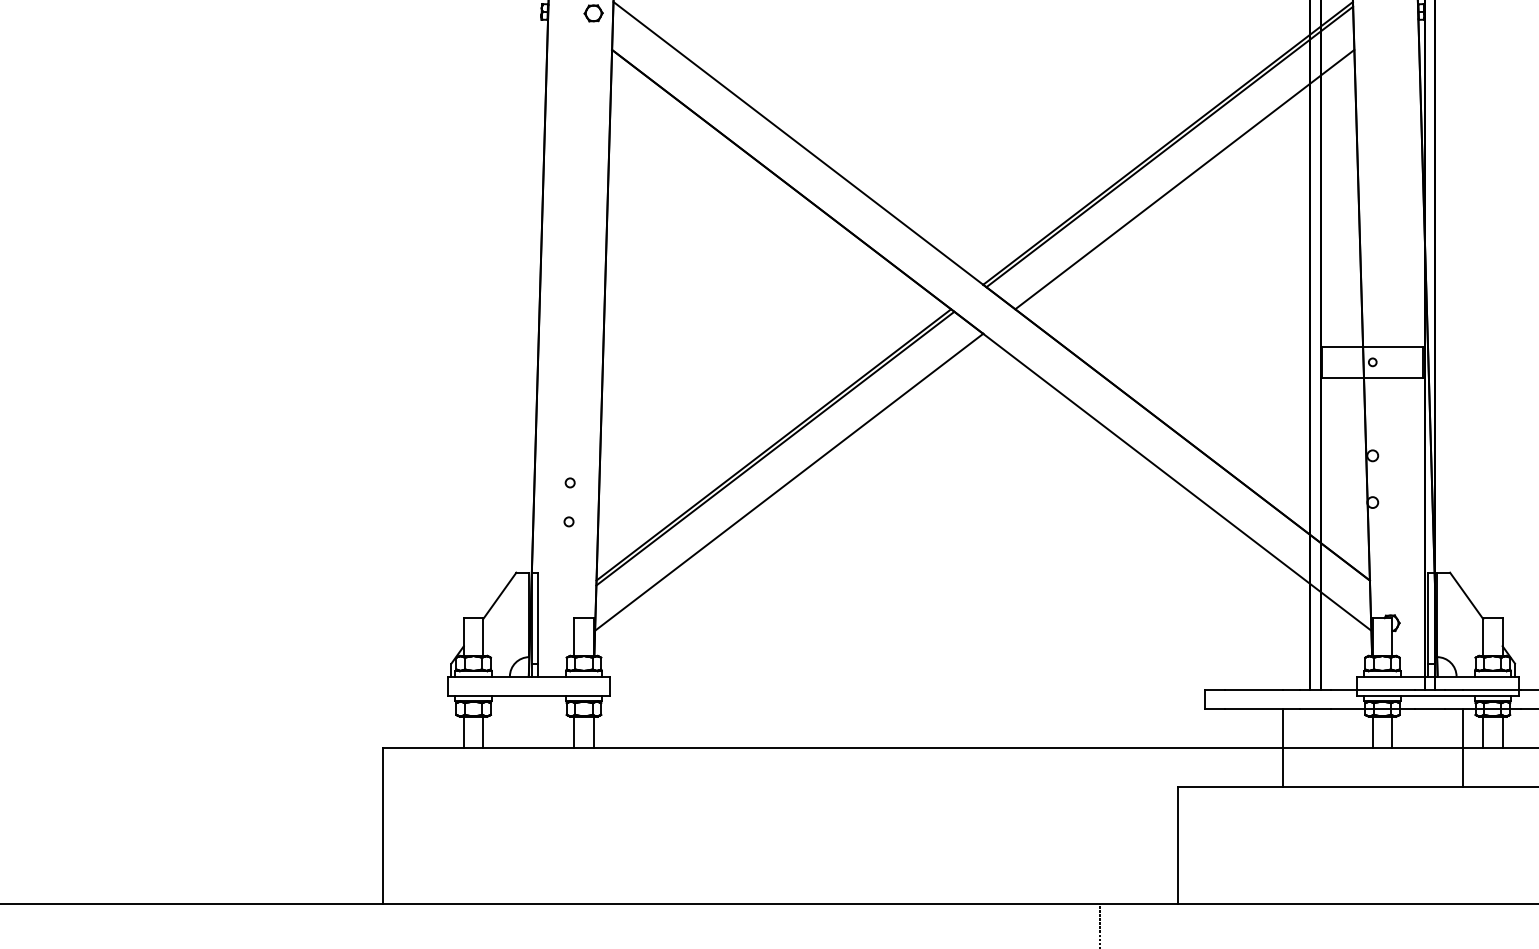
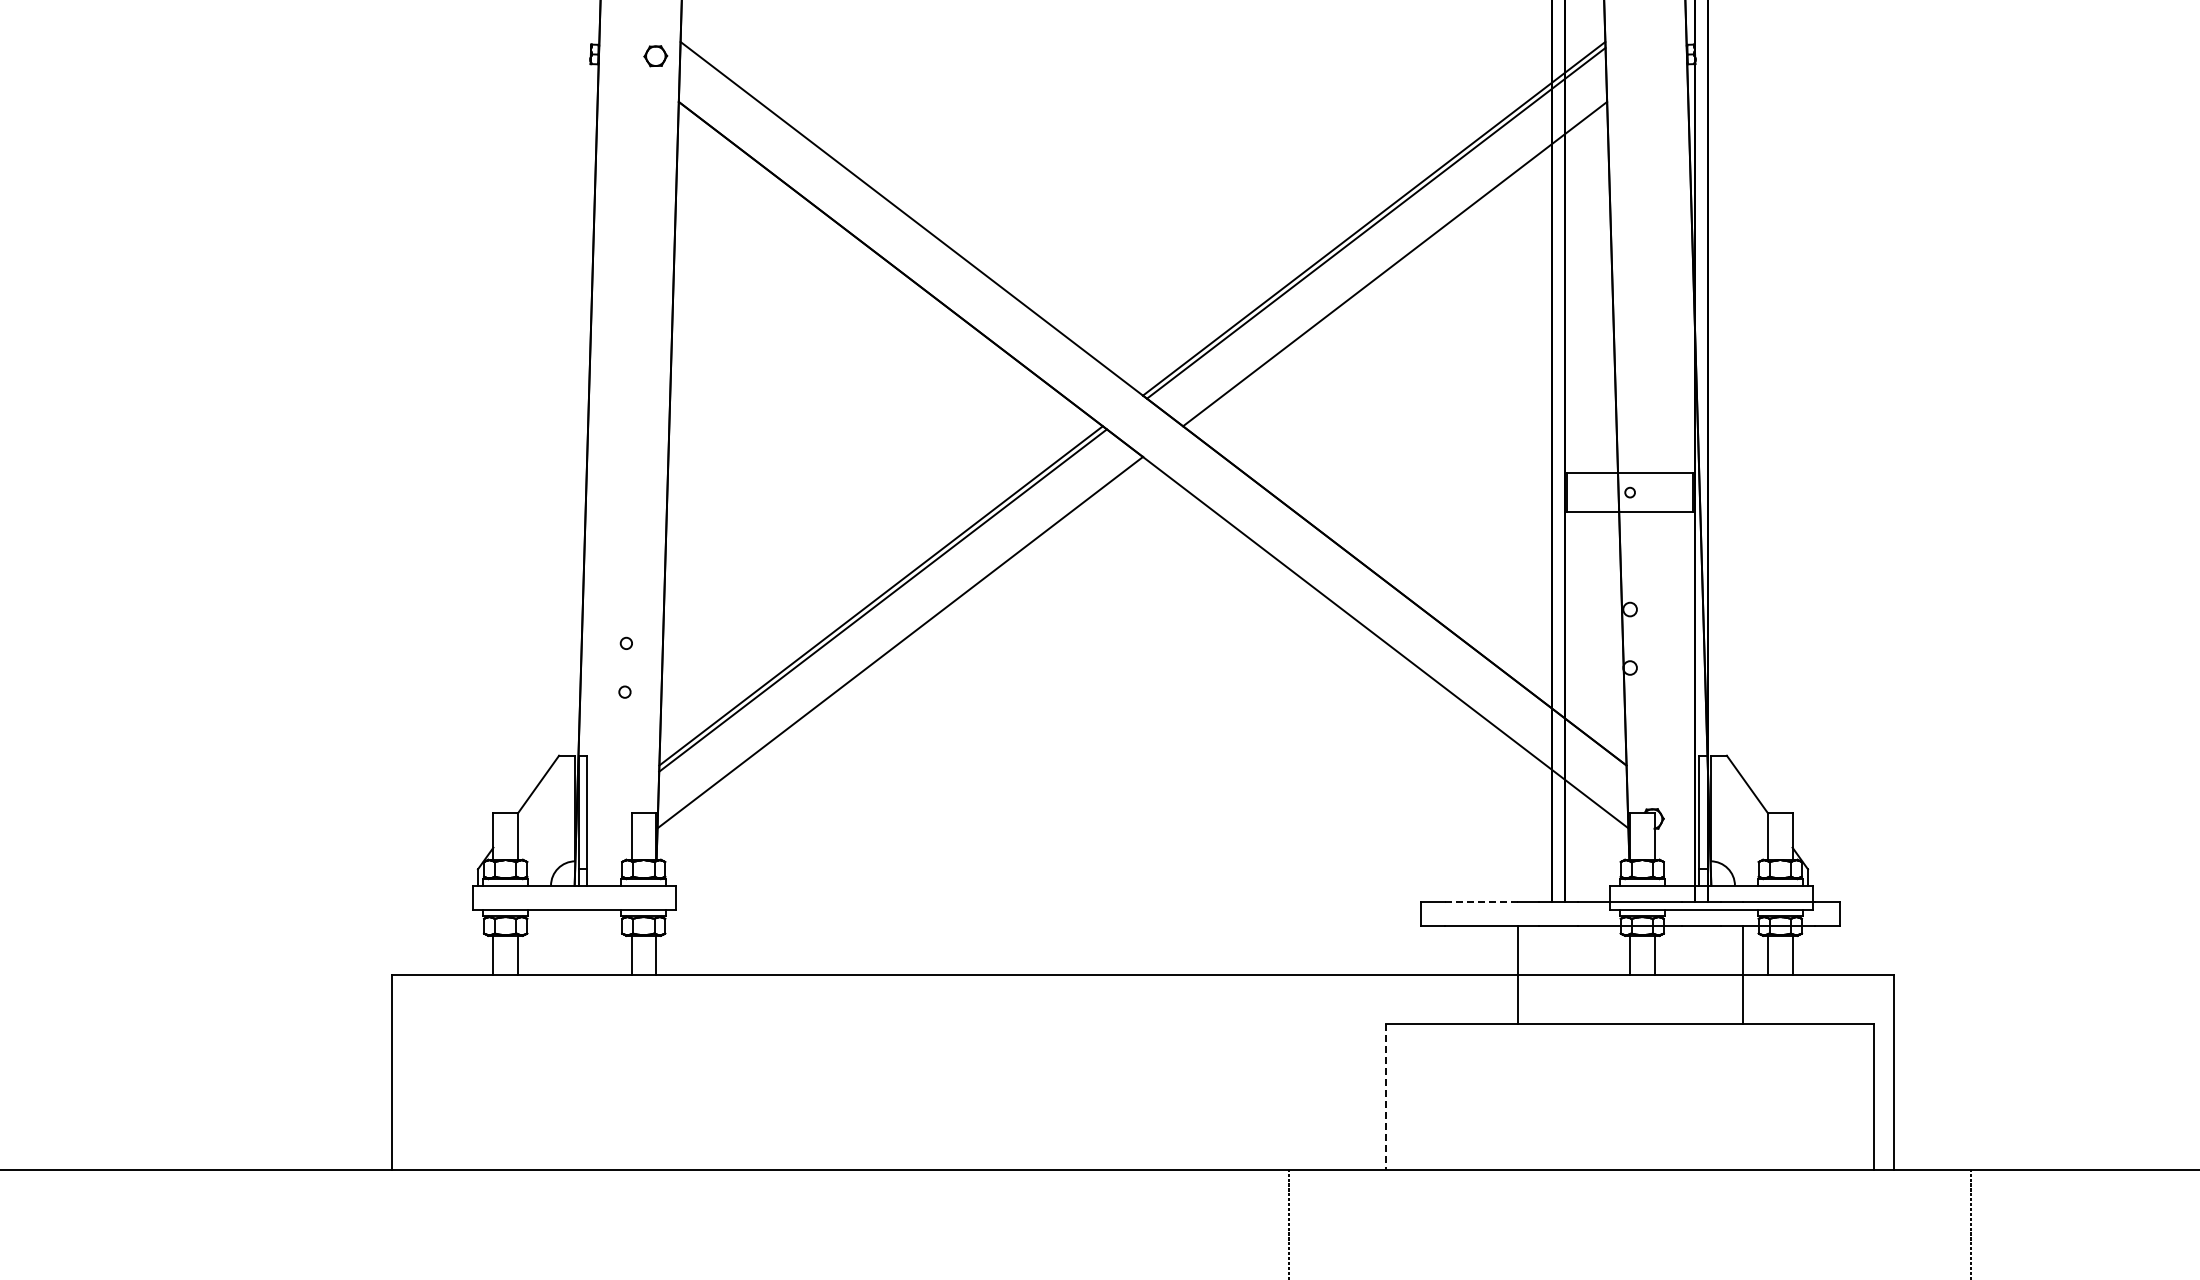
line: (1253, 689) -> (1480, 901), solid -> dashed
line: (1177, 845) -> (1386, 1097), solid -> dashed

